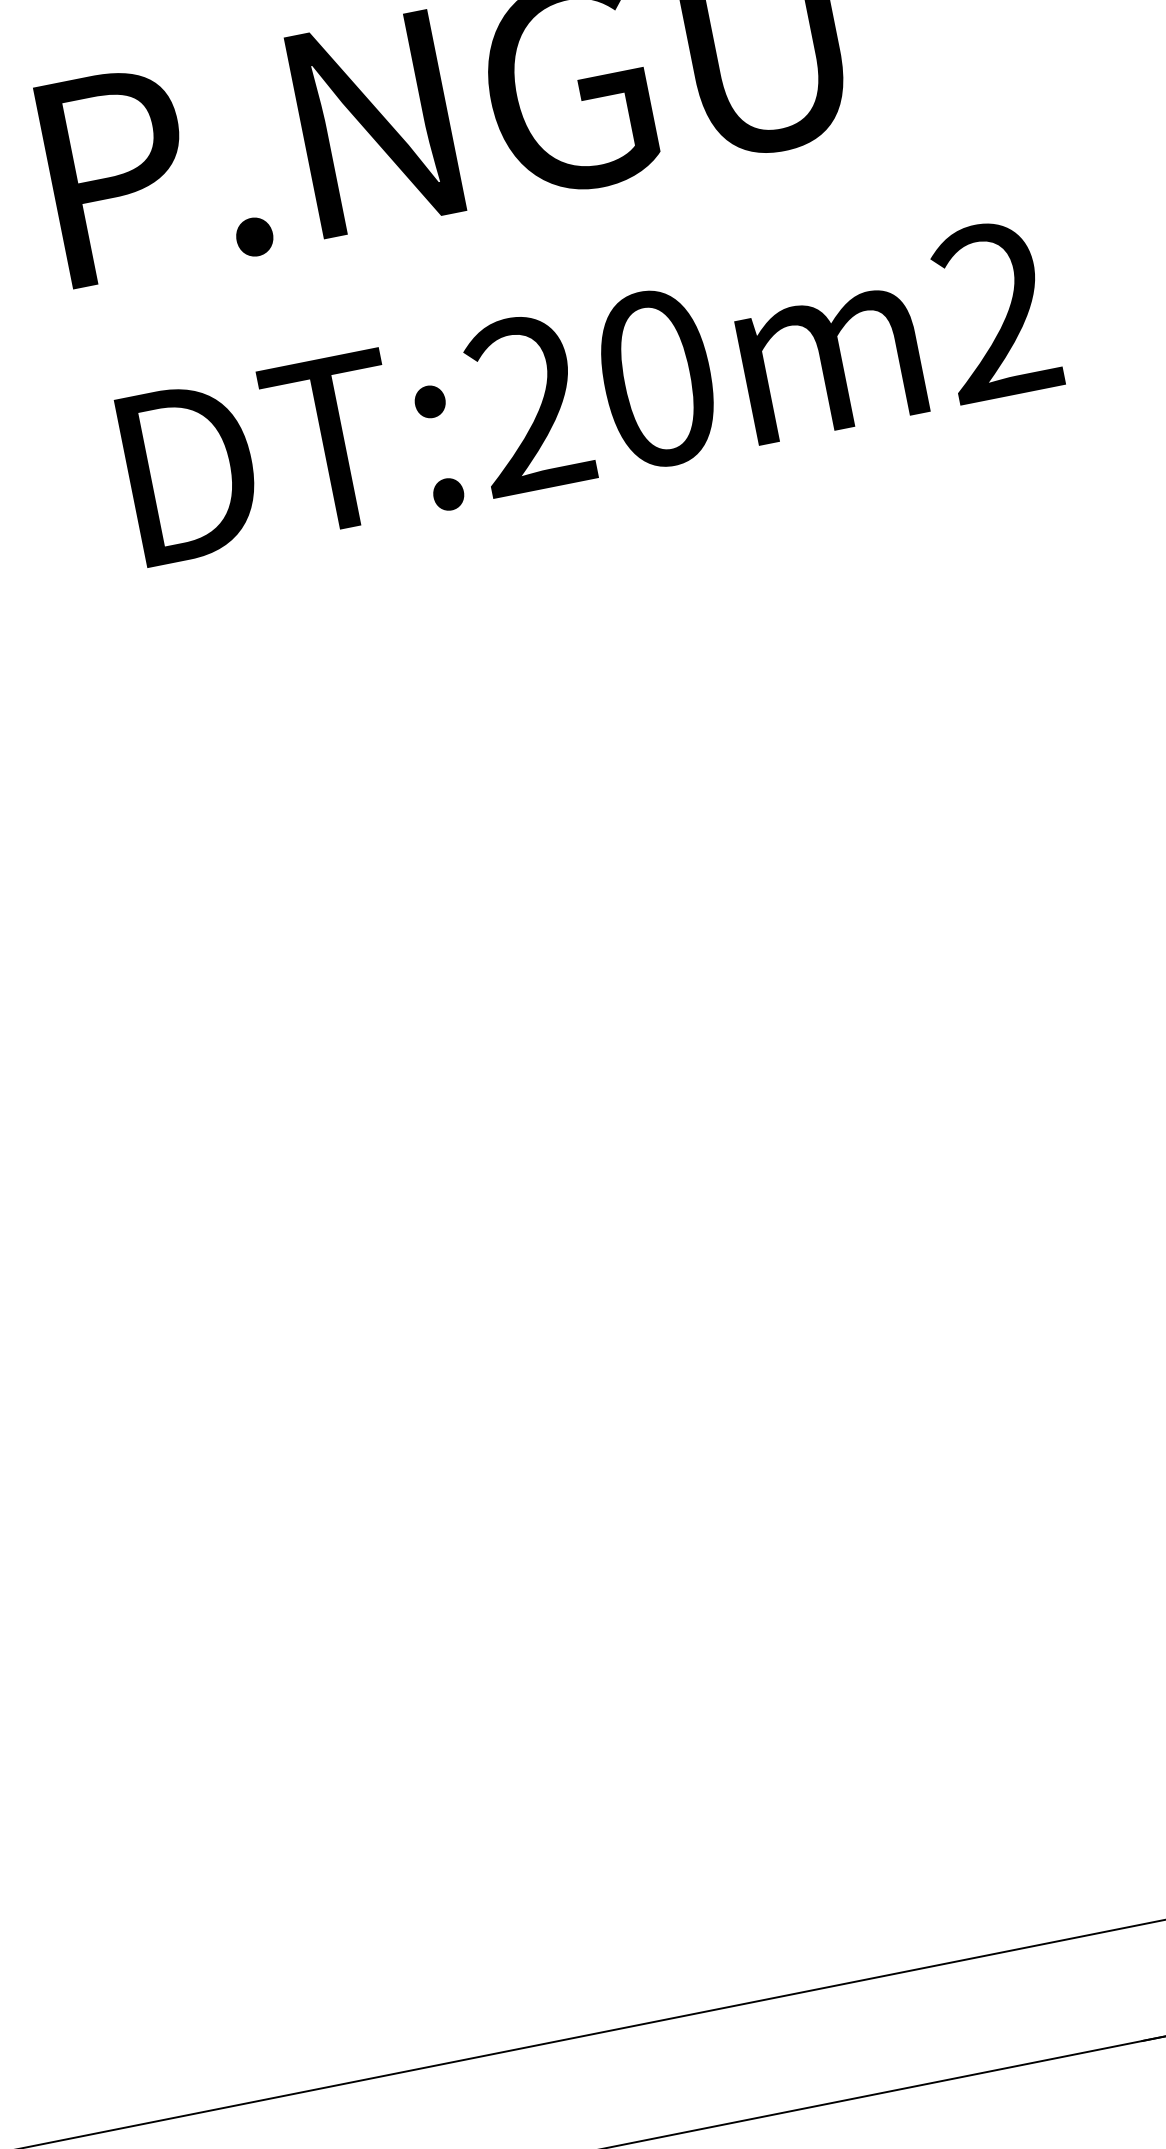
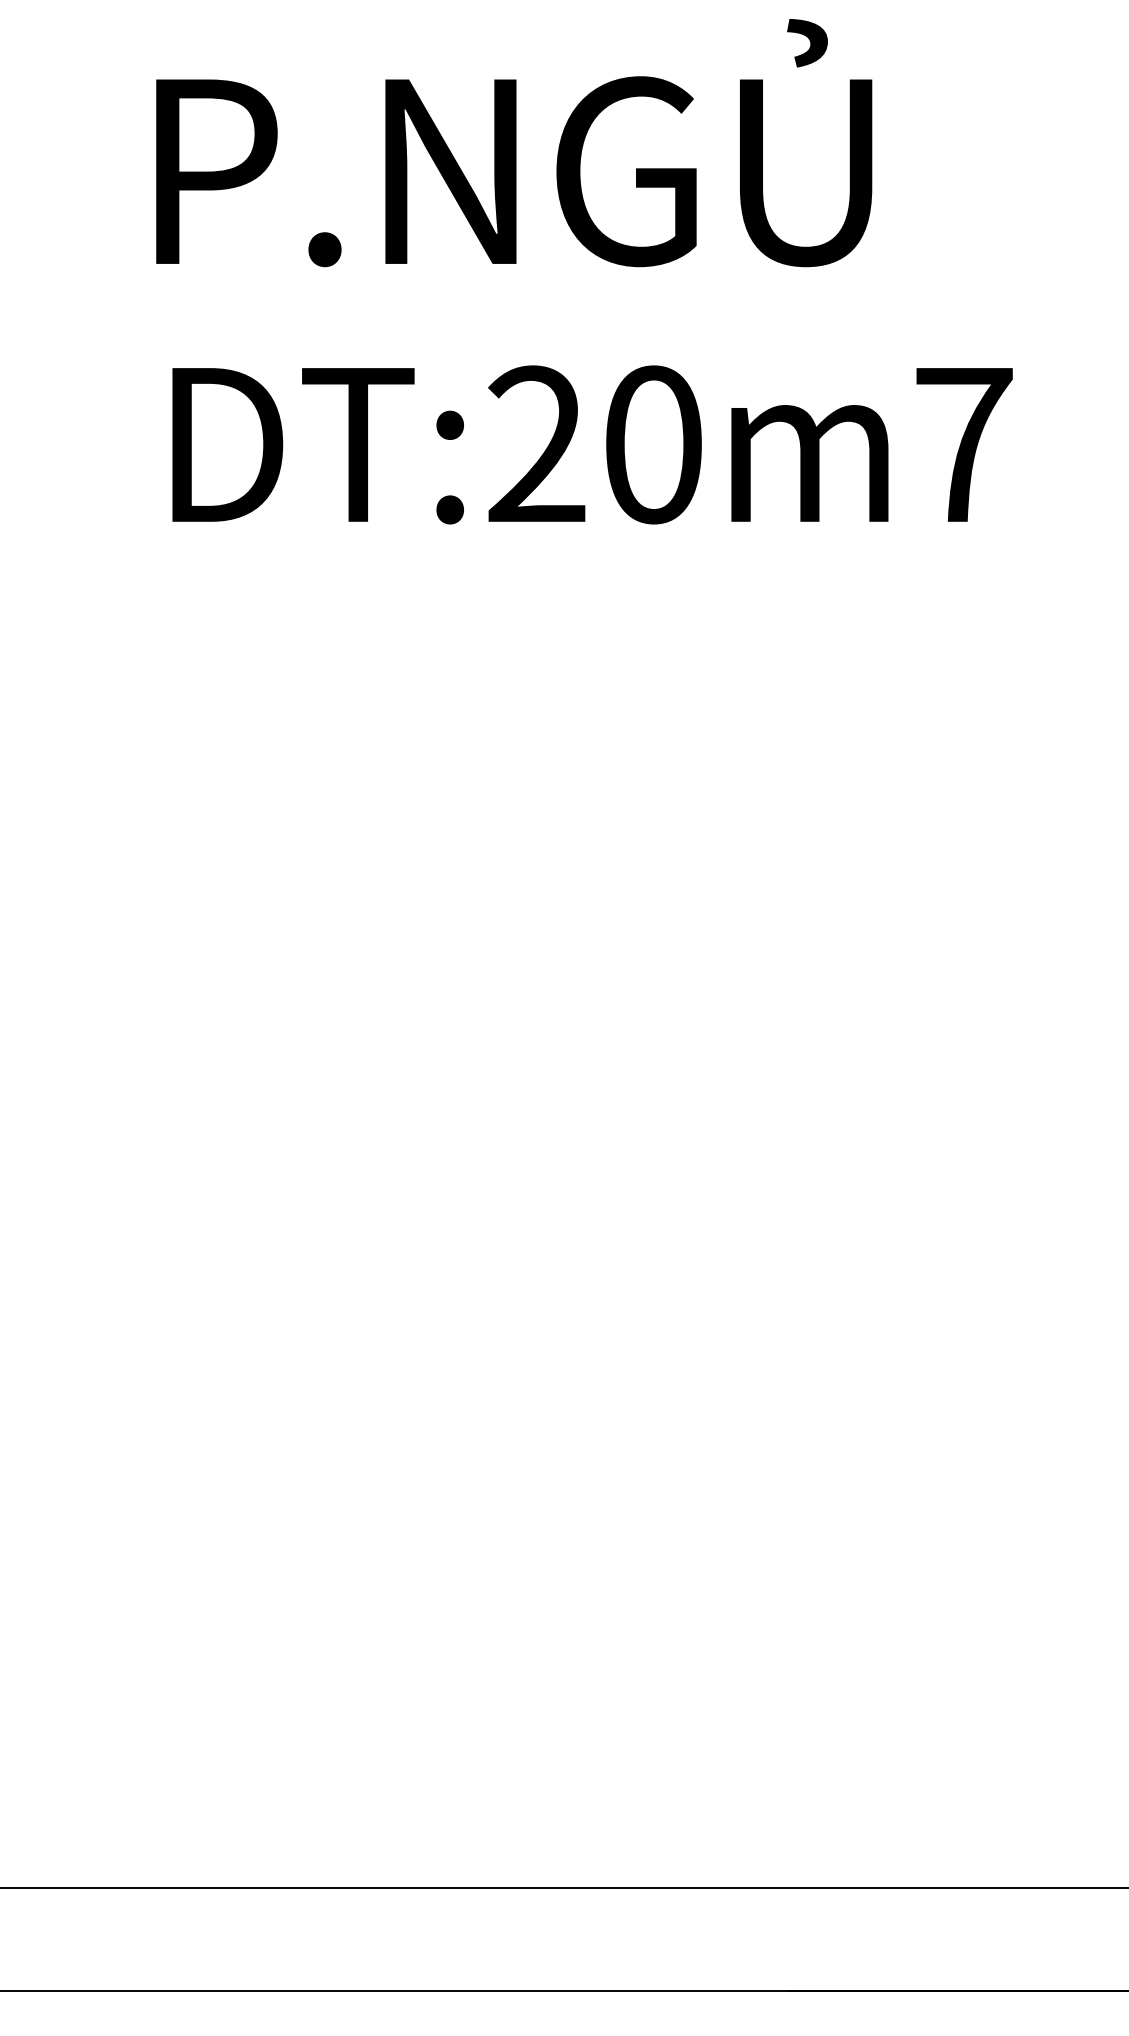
text: (995, 309) -> (963, 443), DT:20m2 -> DT:20m7

